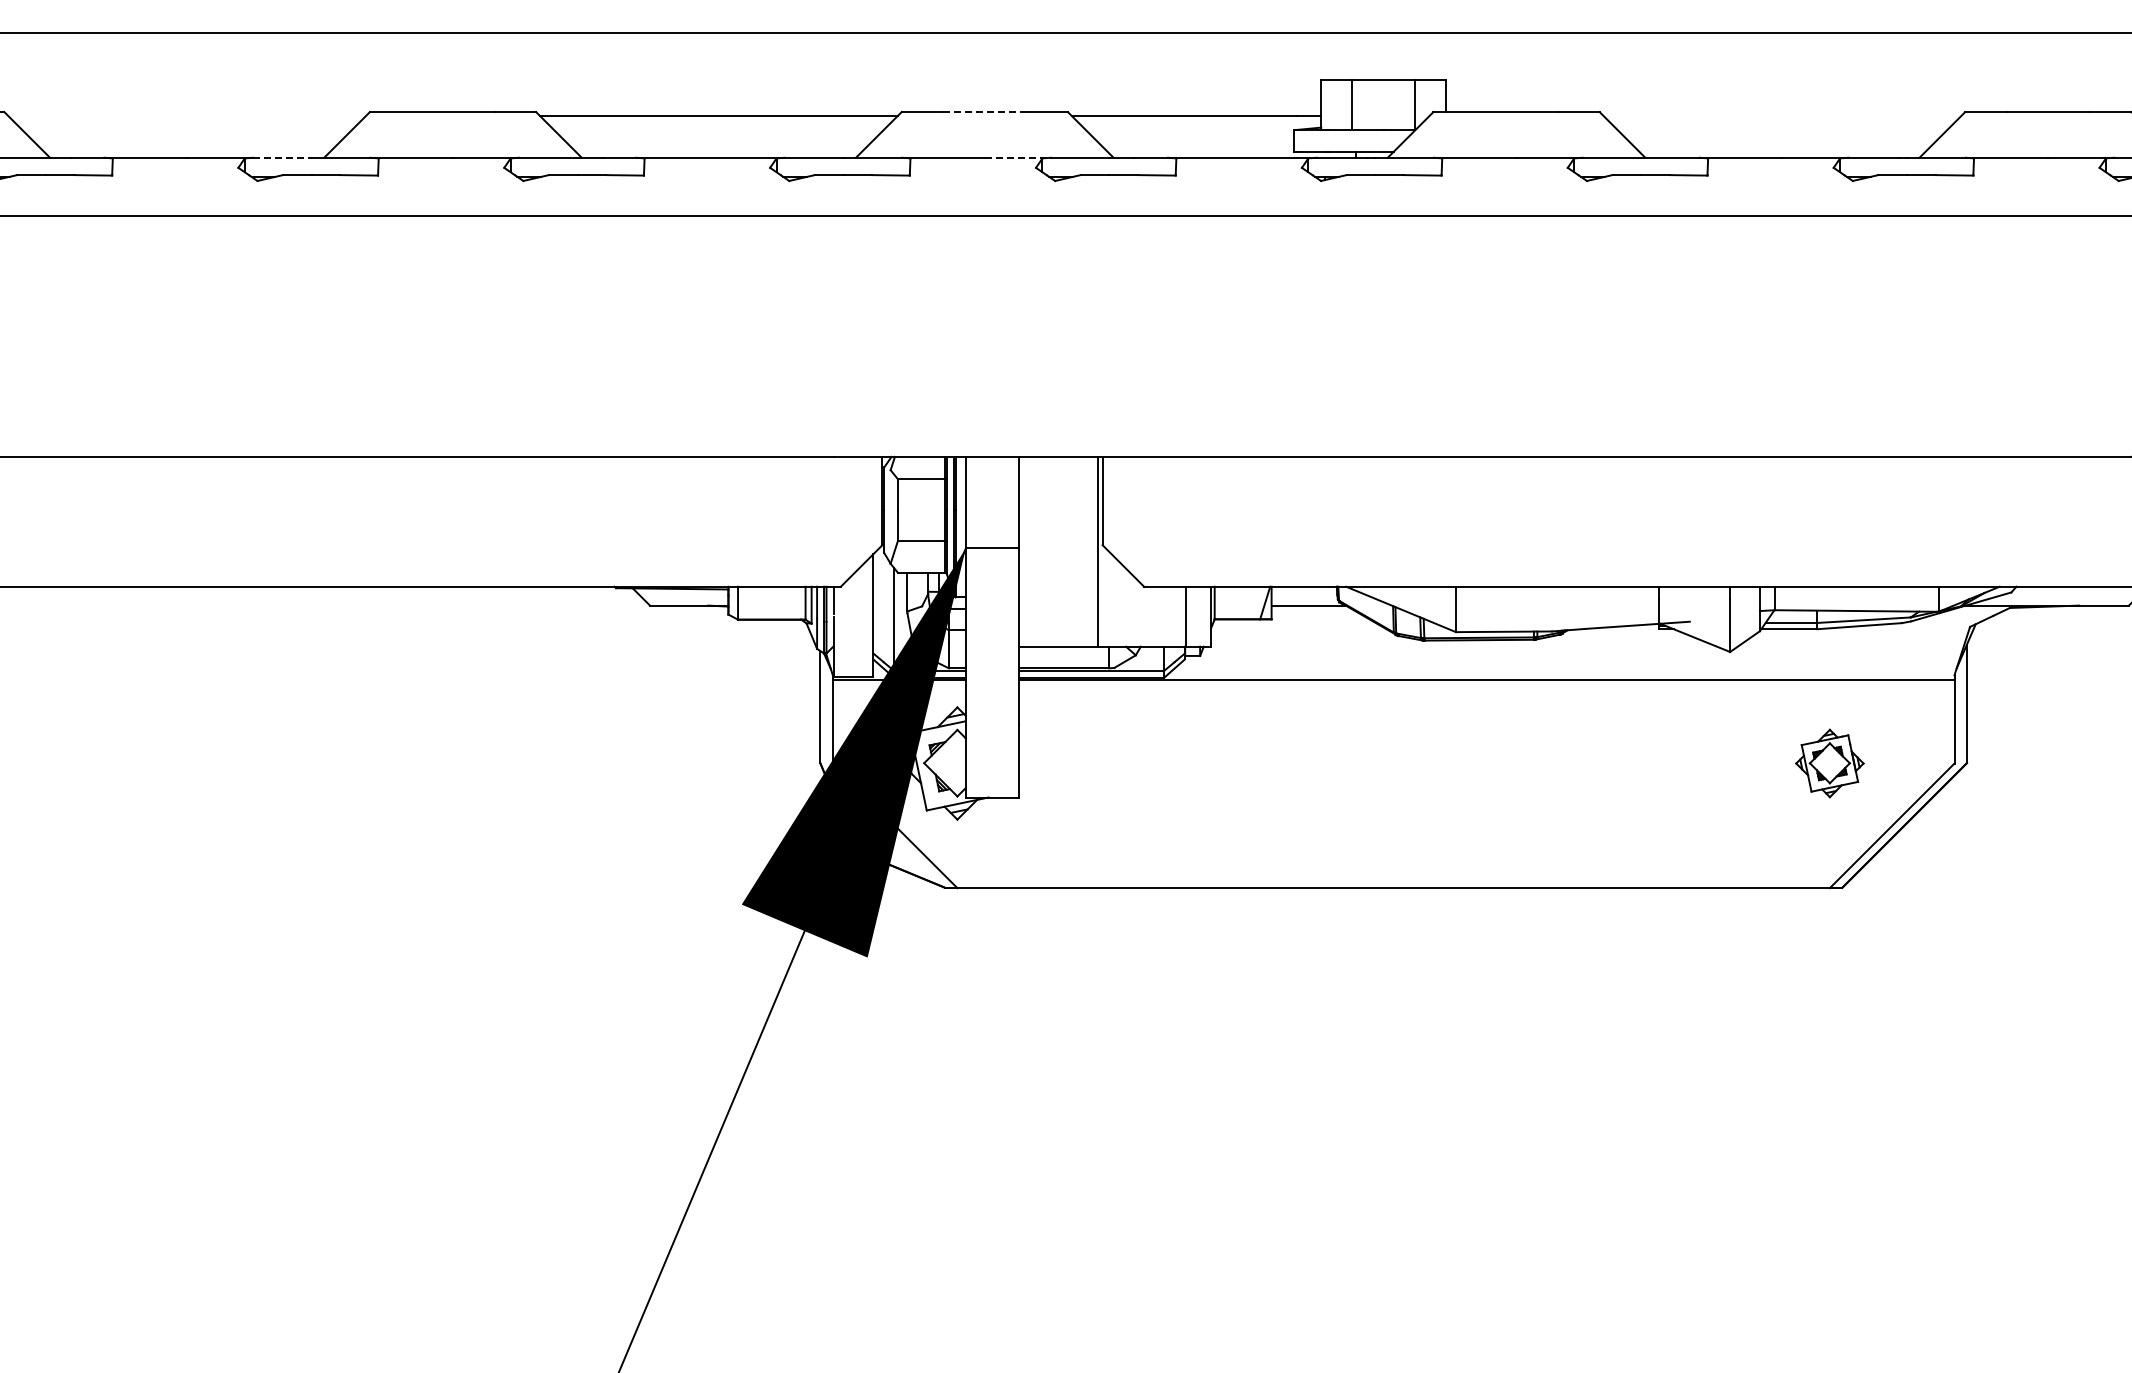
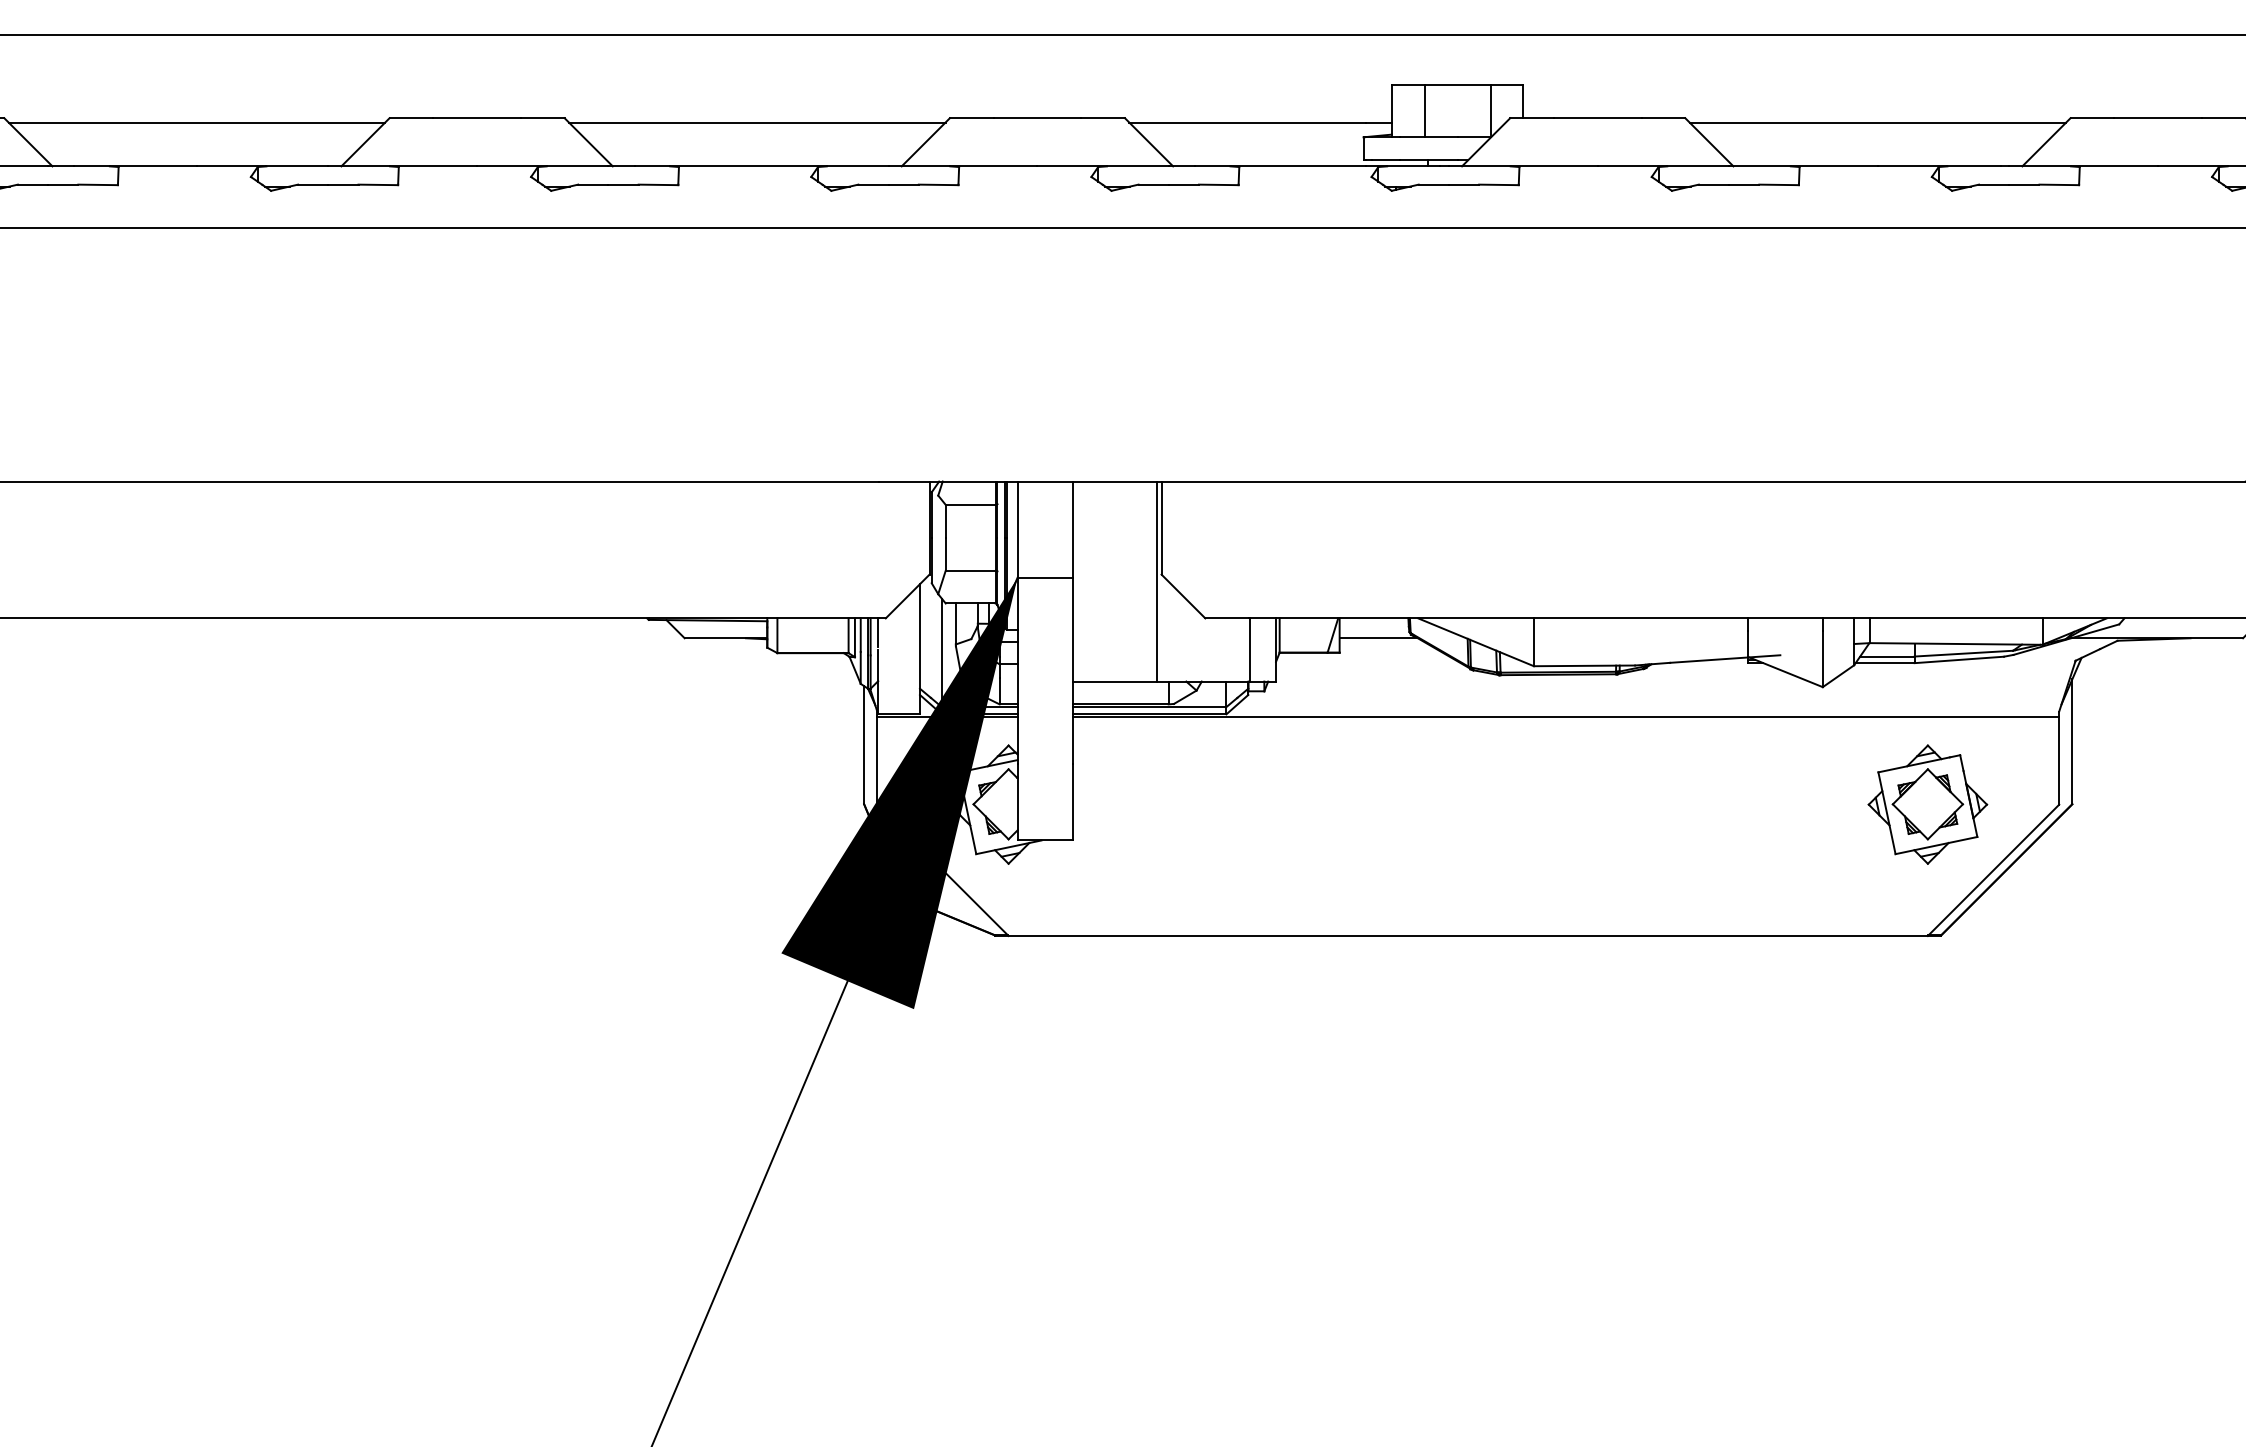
line: (984, 112) -> (1037, 118), dashed -> solid
line: (186, 116) -> (196, 122), added
line: (1782, 116) -> (1877, 122), added
line: (282, 157) -> (297, 166), dashed -> solid
line: (1017, 157) -> (1071, 166), dashed -> solid
part: (1829, 763) -> (1927, 804), size x1.67

